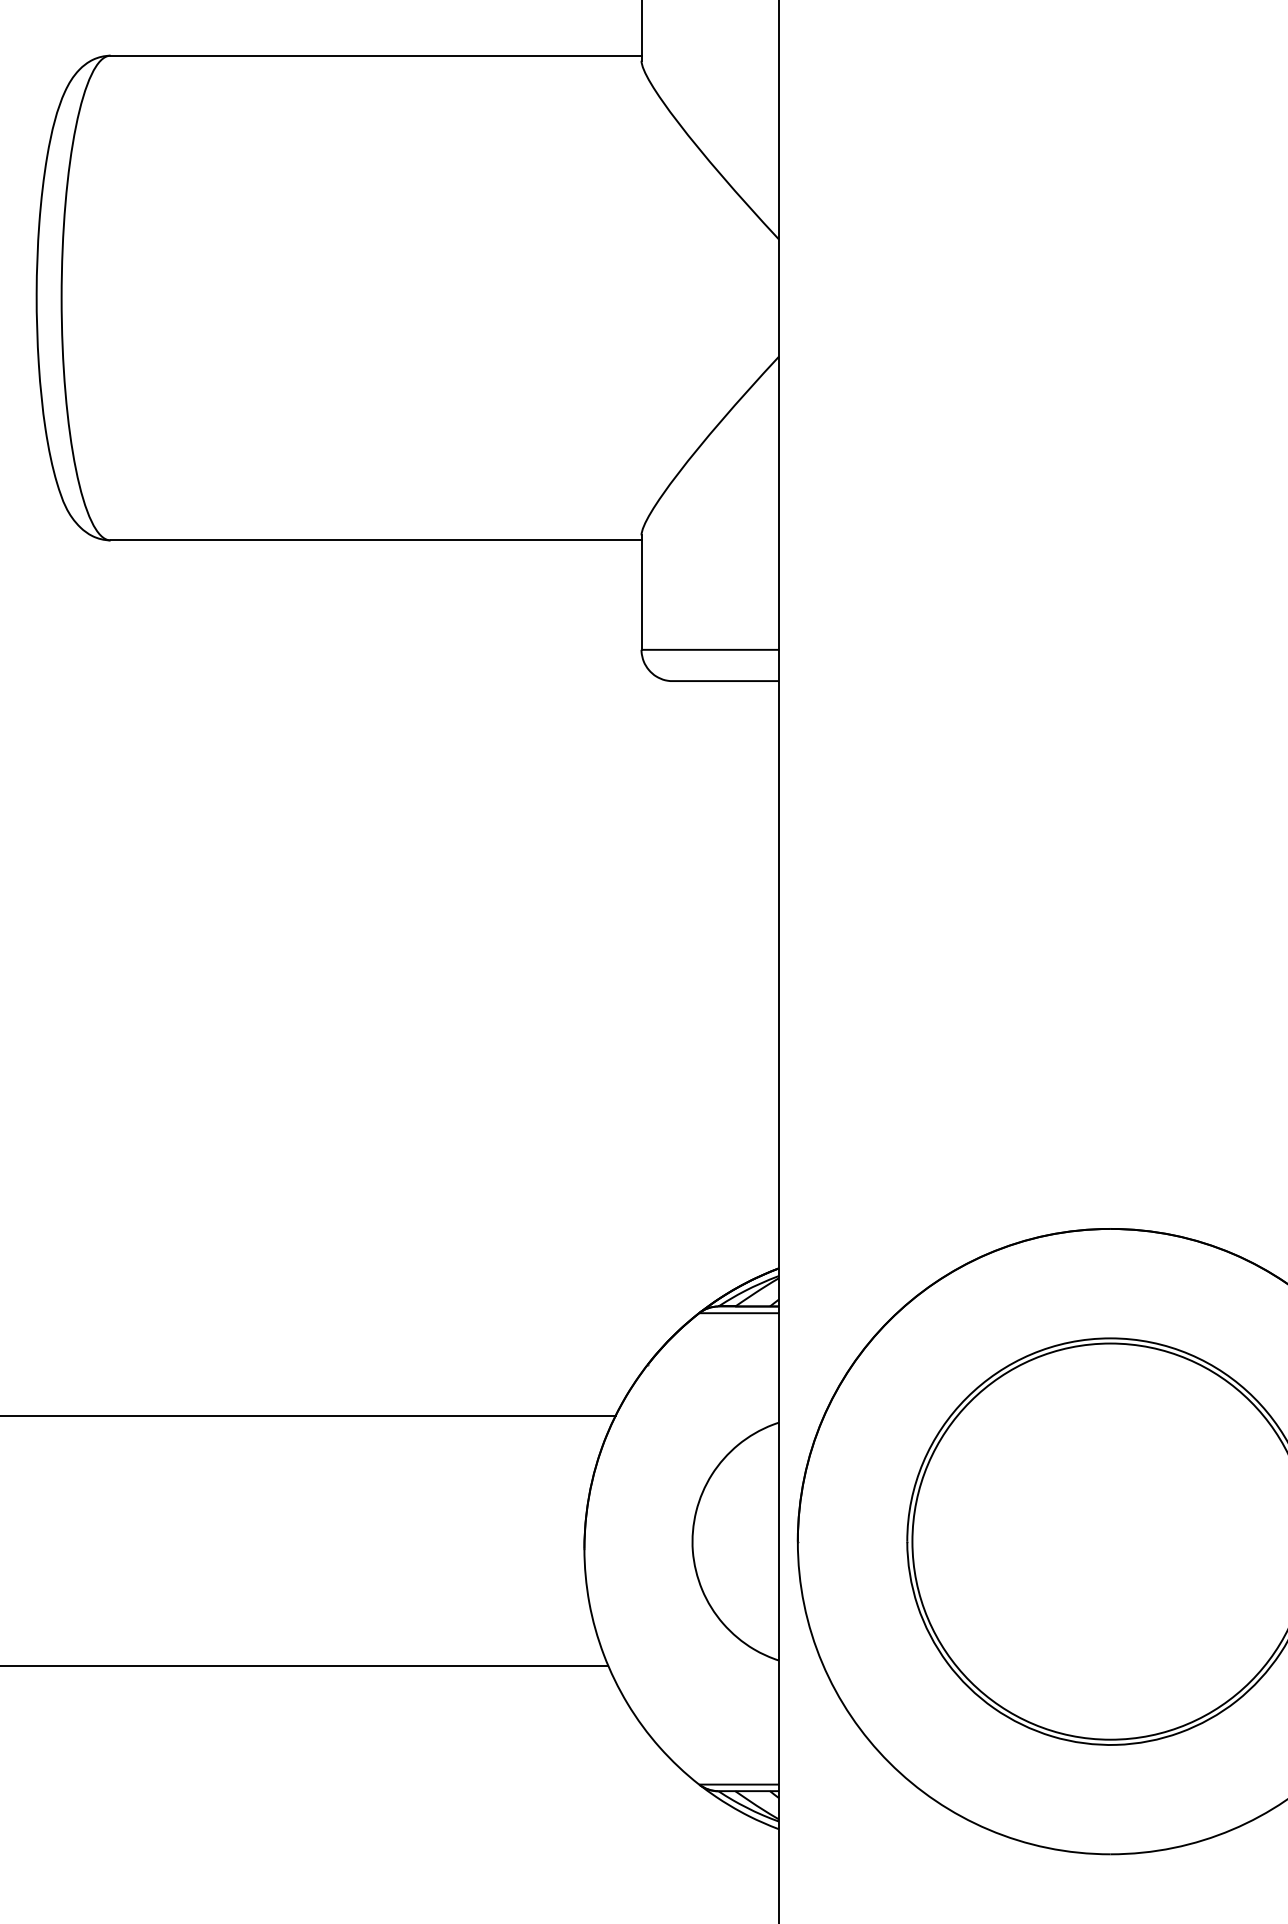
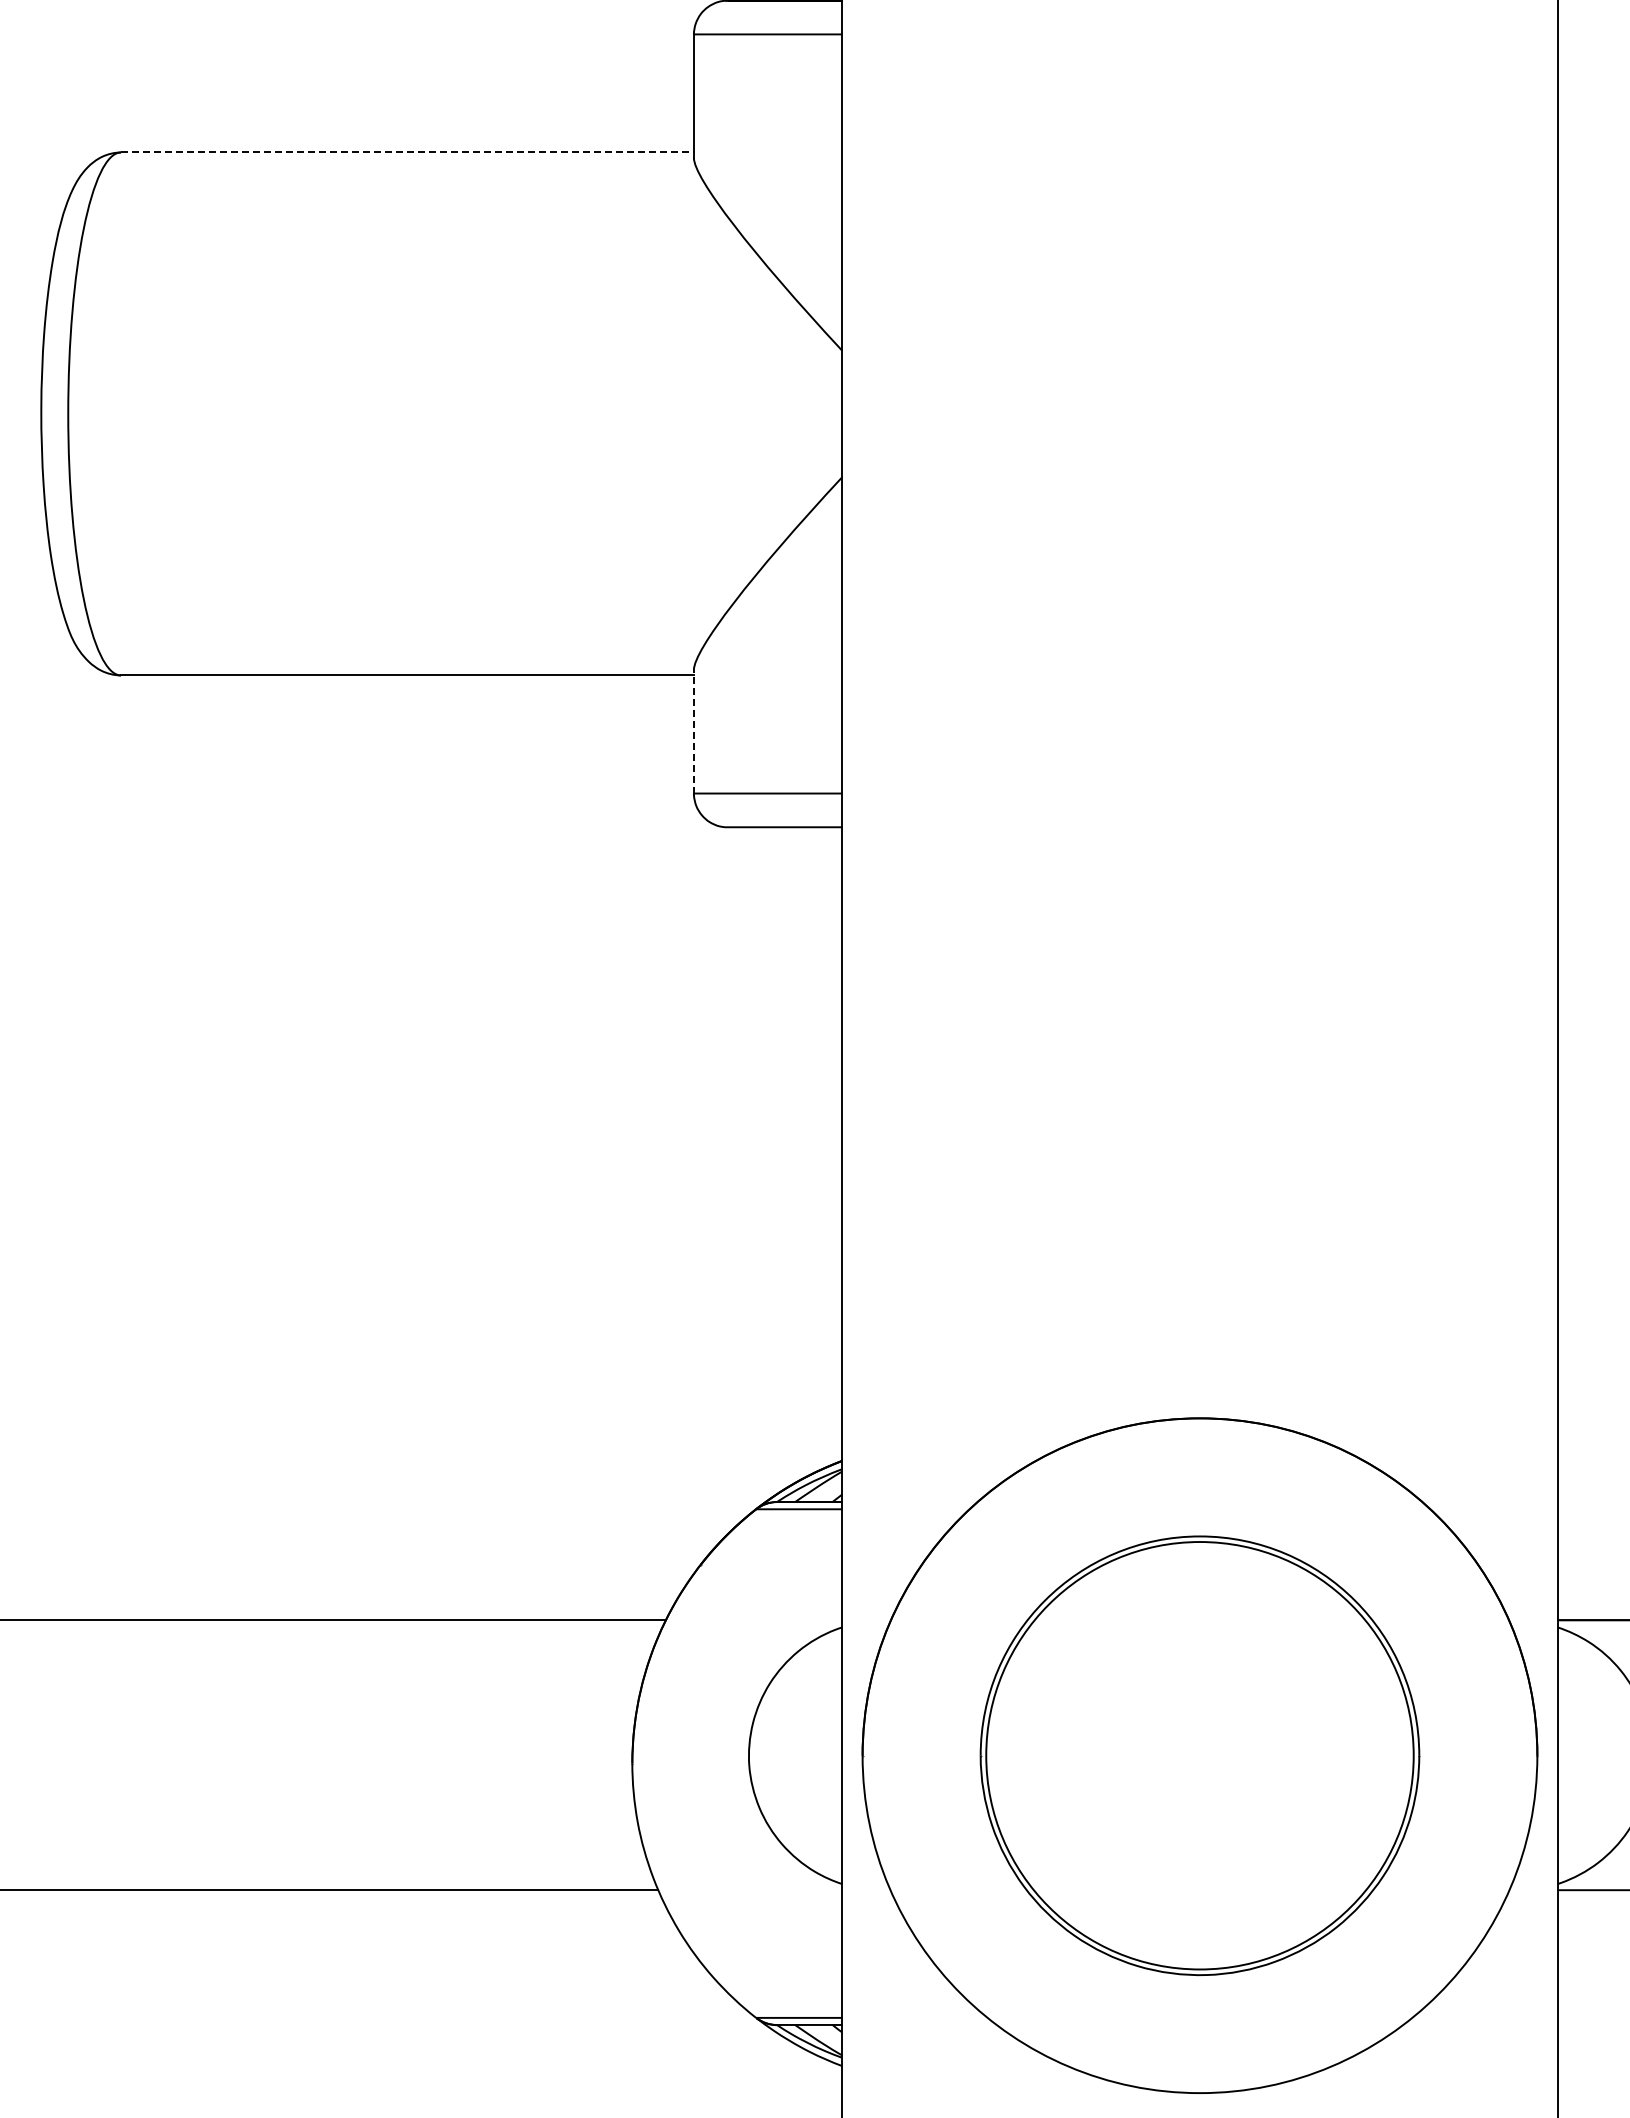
line: (376, 55) -> (407, 152), solid -> dashed
line: (641, 592) -> (693, 731), solid -> dashed

